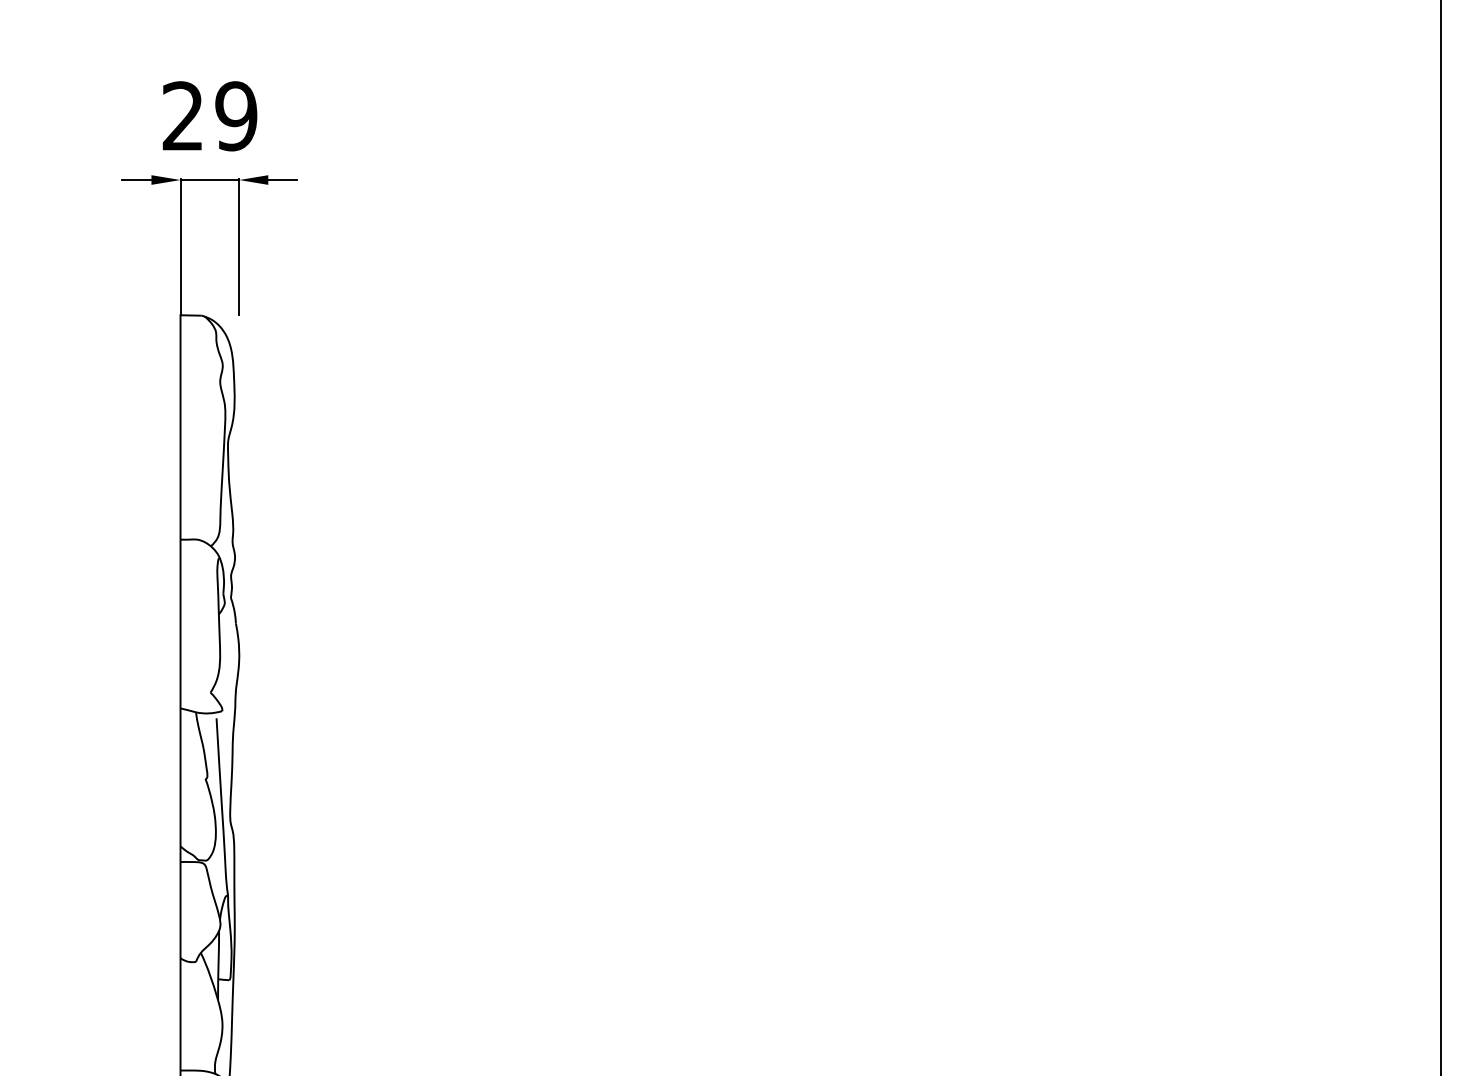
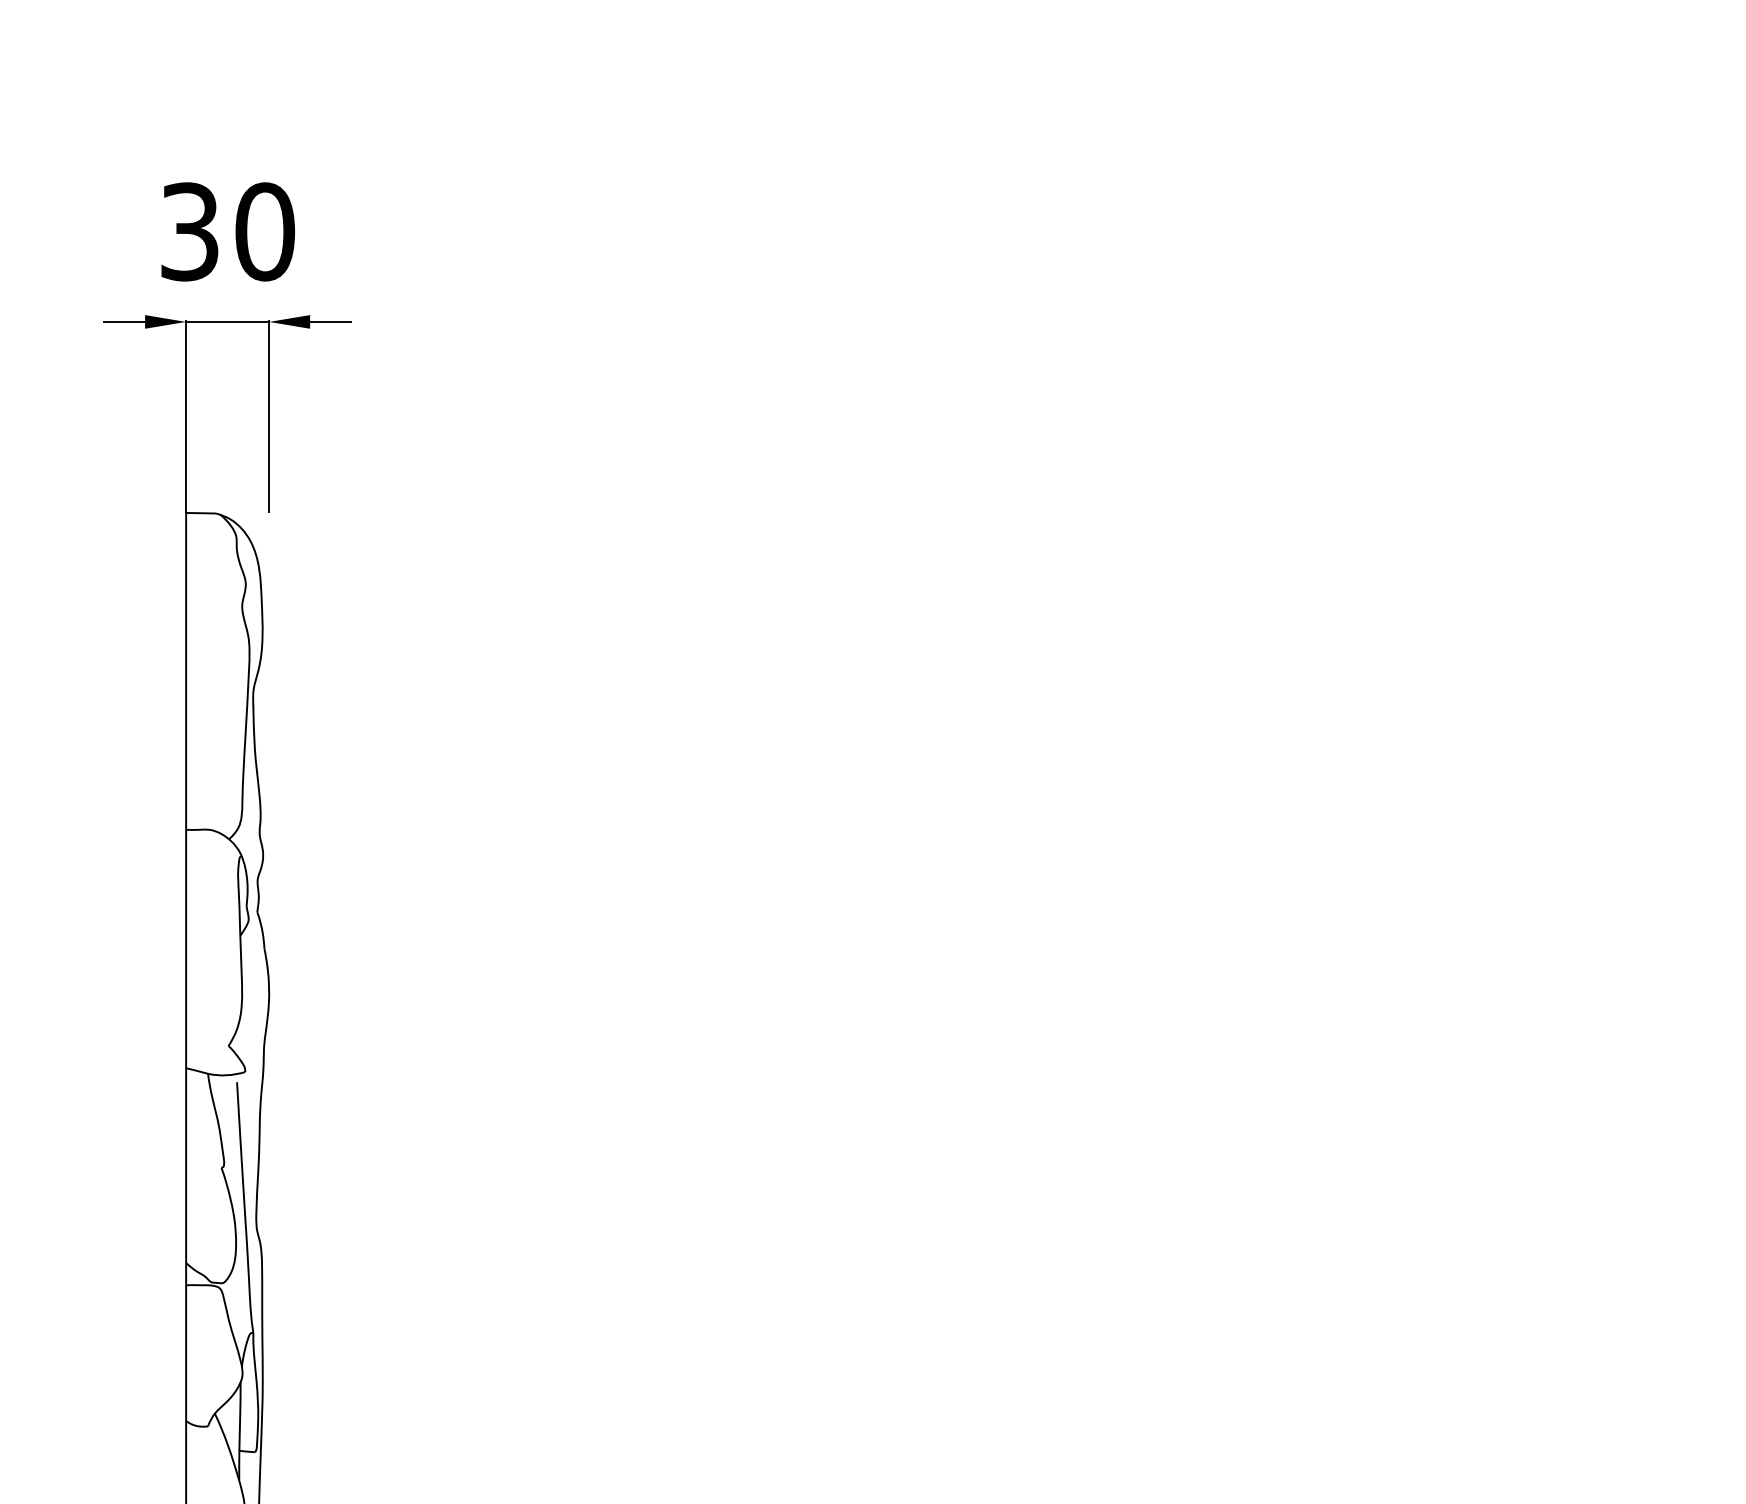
text: (209, 116) -> (227, 232), 29 -> 30

